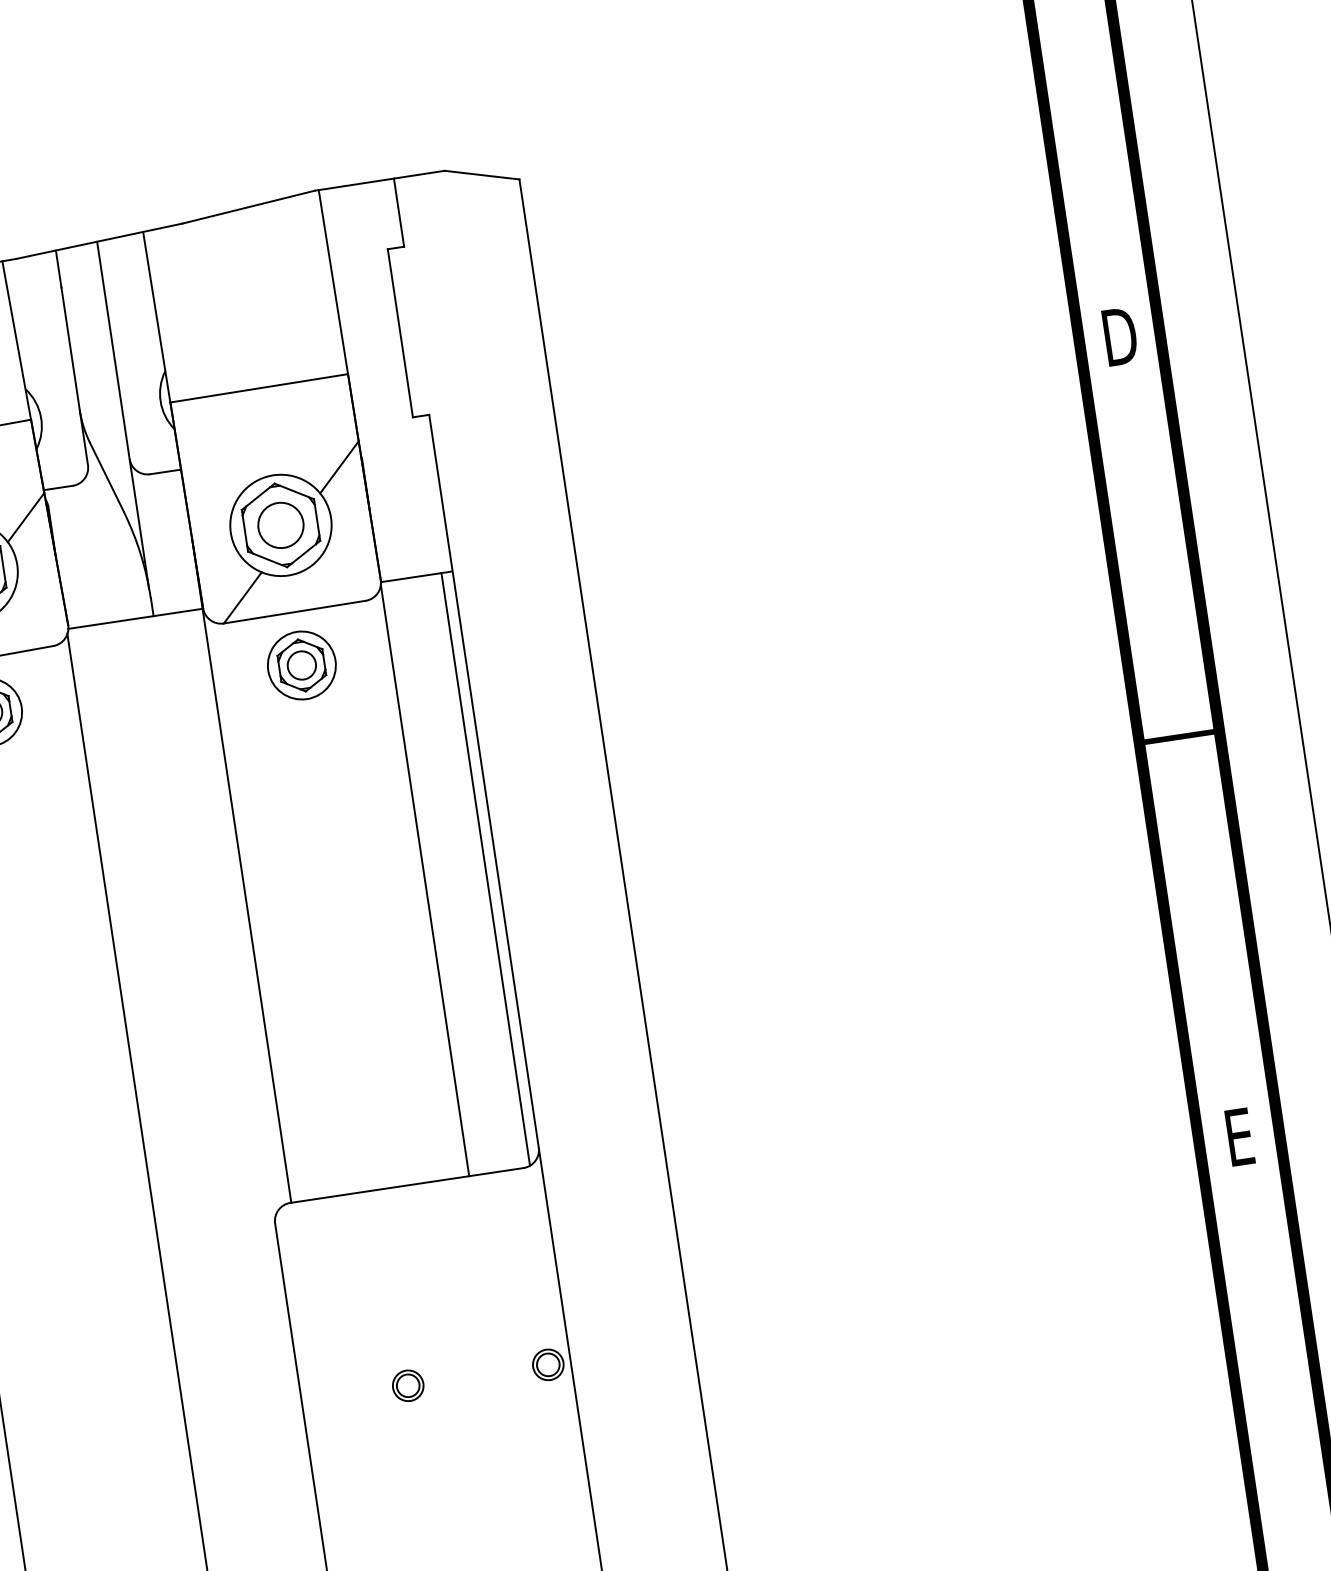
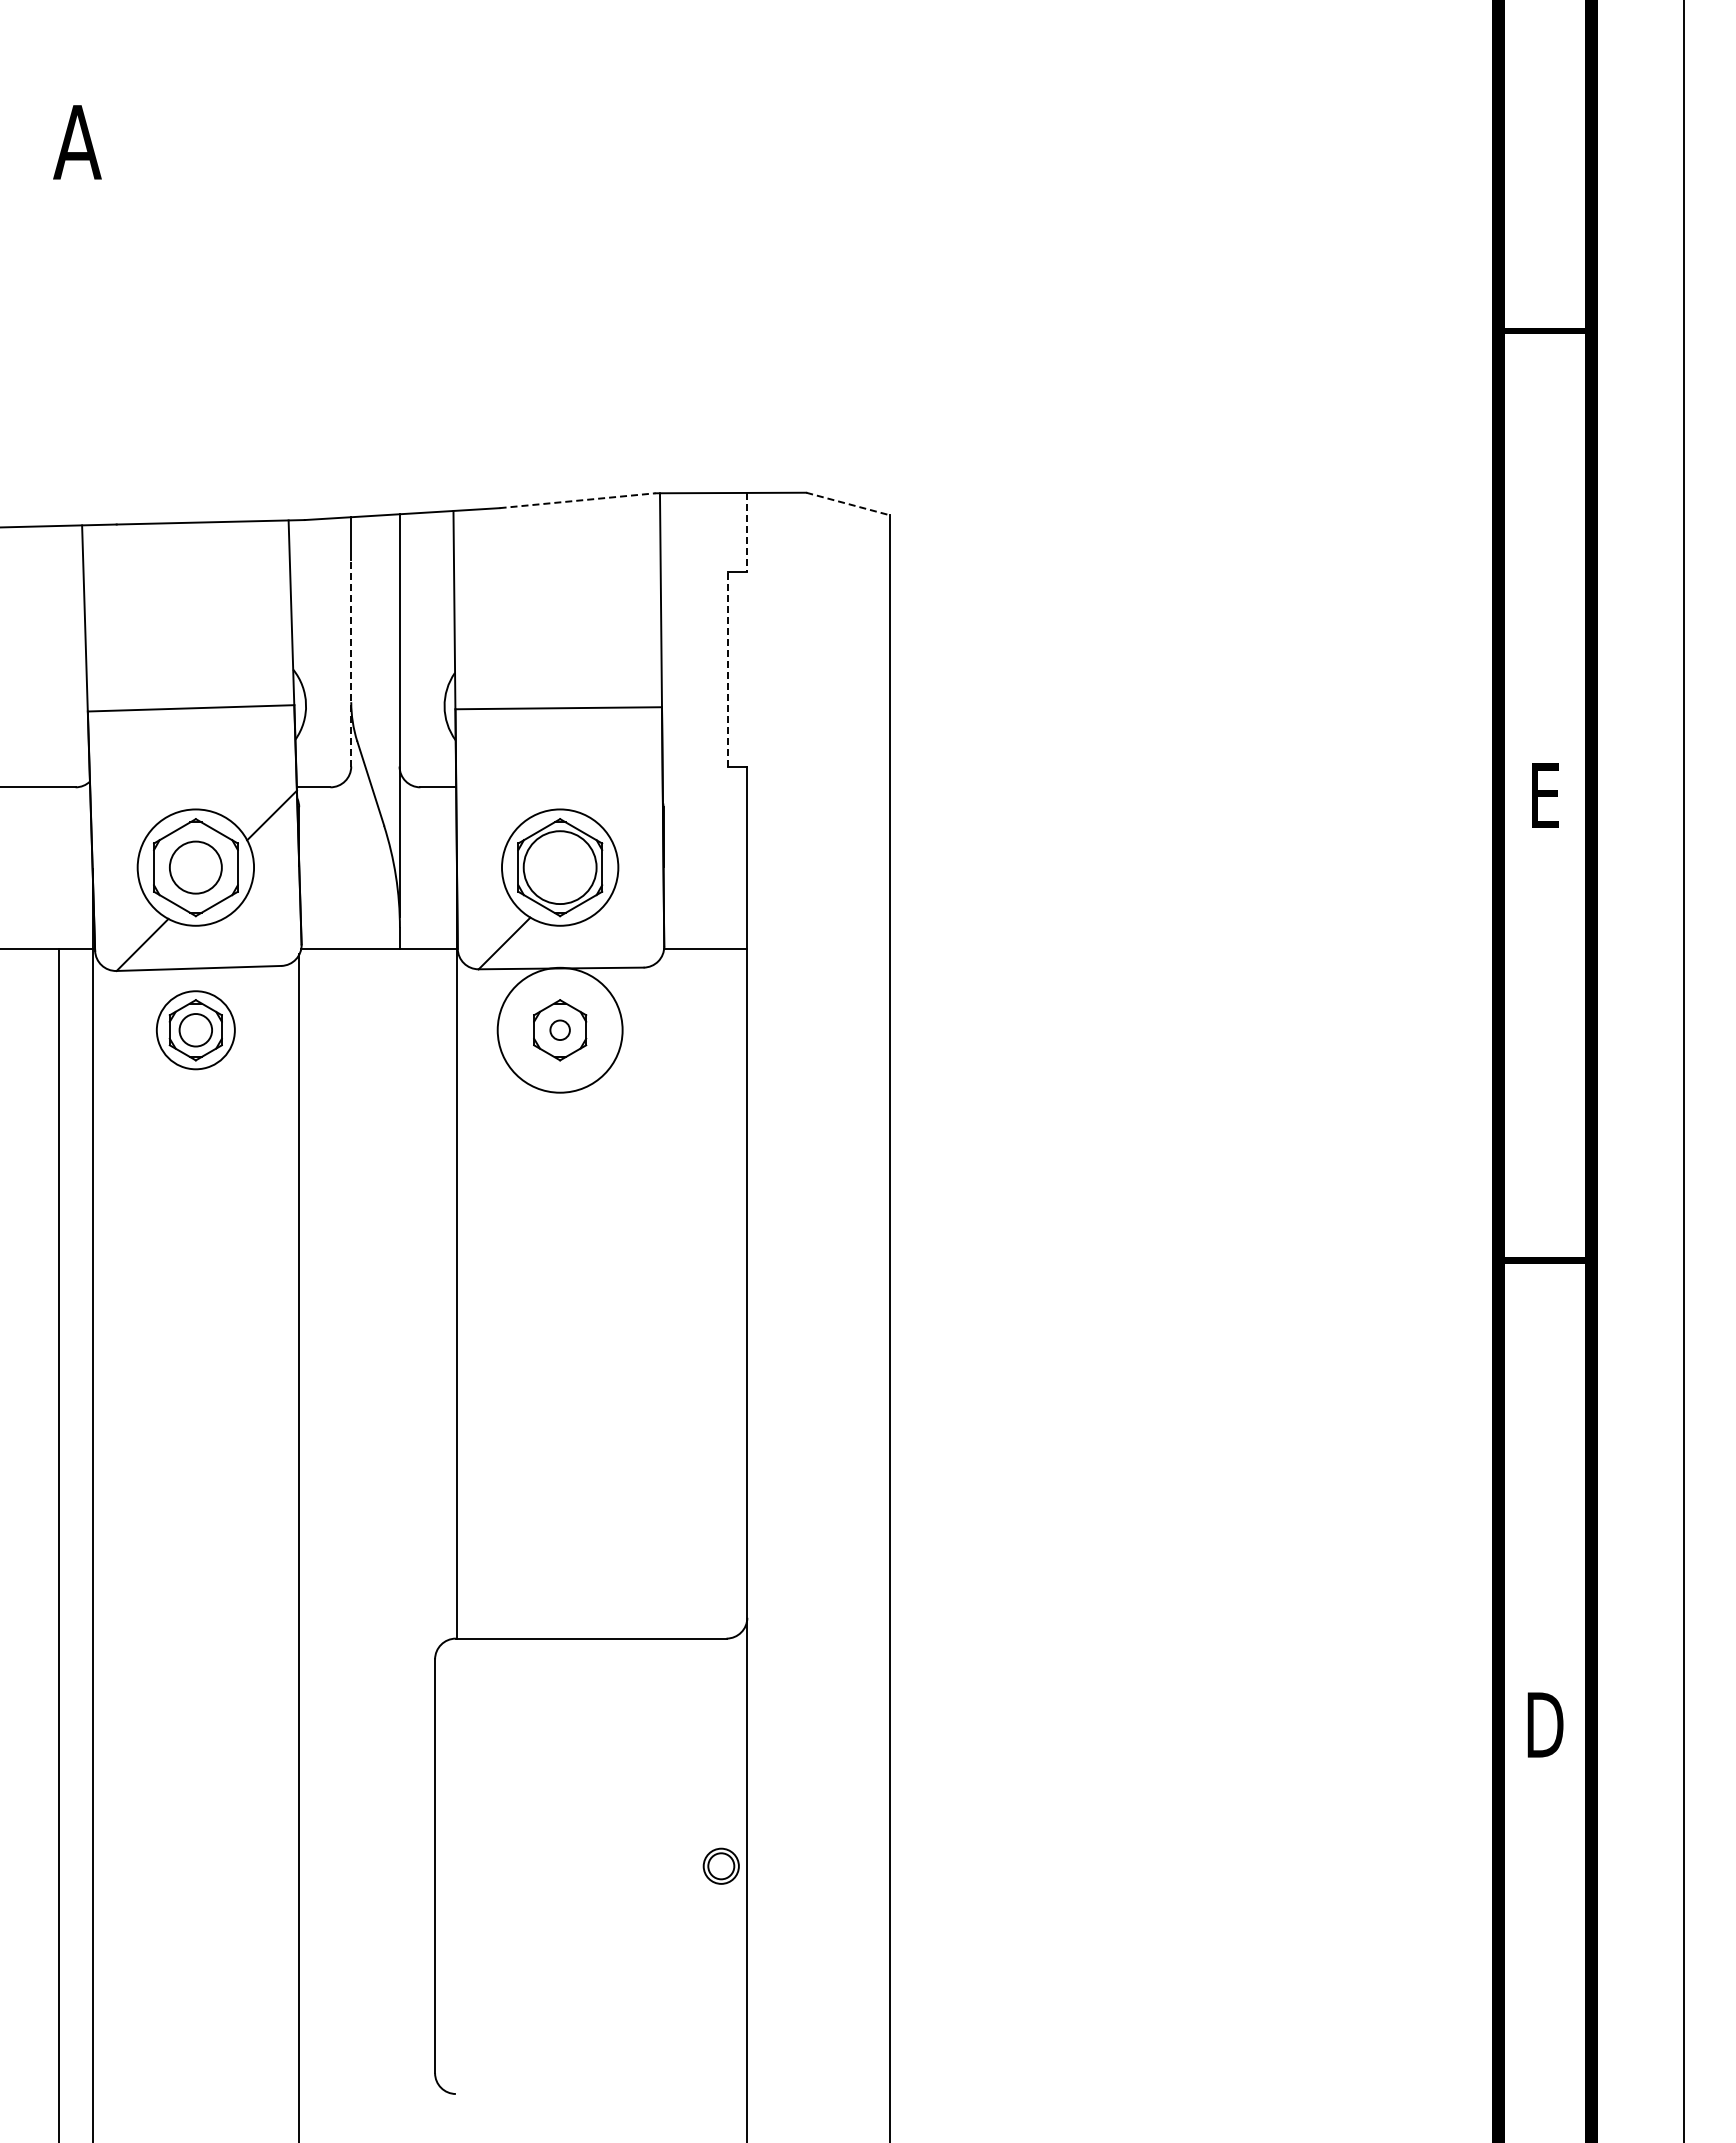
line: (482, 175) -> (848, 504), solid -> dashed
line: (249, 206) -> (578, 500), solid -> dashed
line: (399, 212) -> (747, 532), solid -> dashed
line: (400, 333) -> (728, 669), solid -> dashed
text: (1120, 336) -> (1545, 795), D -> E
line: (74, 375) -> (351, 662), solid -> dashed
line: (339, 467) -> (636, 811), removed
circle: (281, 525) -> (560, 867), size x1.4
circle: (301, 665) -> (559, 1030), size x0.6
circle: (302, 665) -> (560, 1030), size x1.6
line: (485, 869) -> (734, 1293), removed
line: (424, 879) -> (663, 1294), removed
text: (1239, 1136) -> (1545, 1724), E -> D
part: (407, 1385) -> (558, 1865), removed

